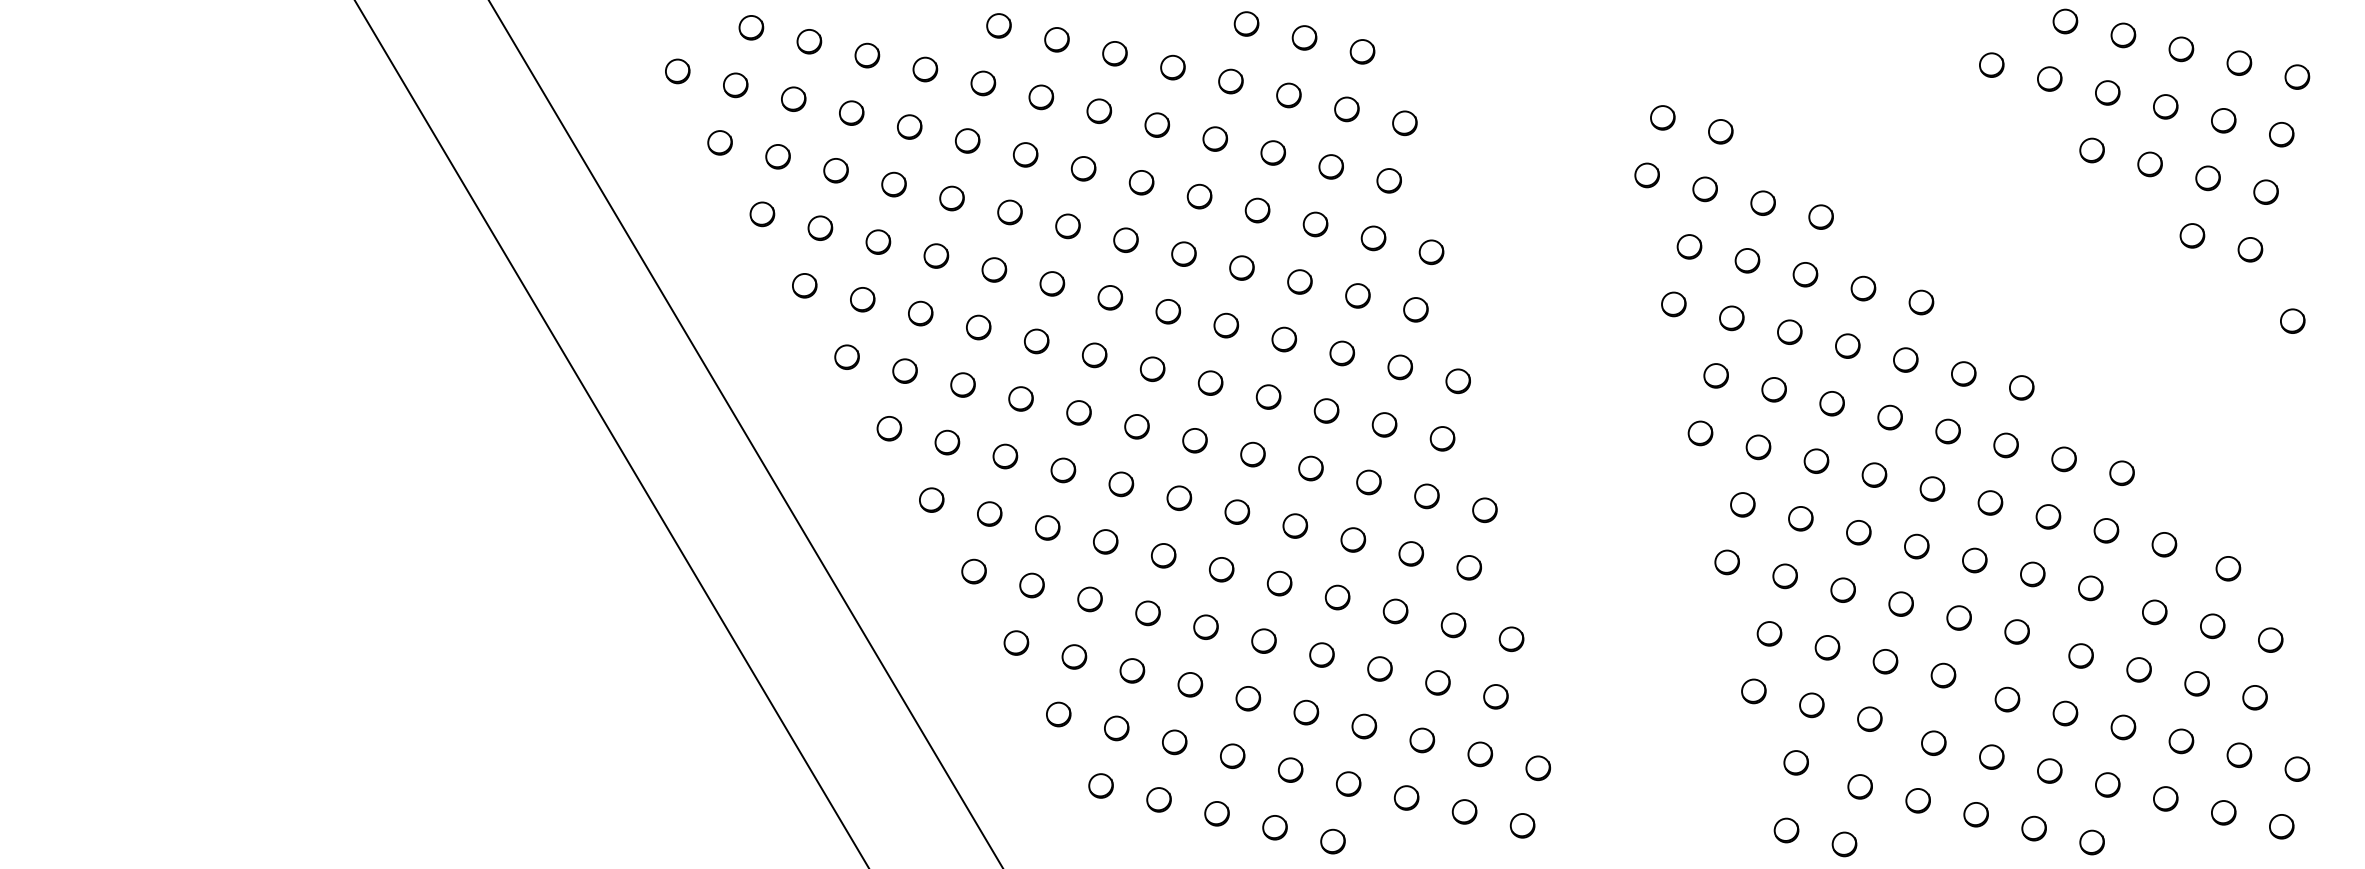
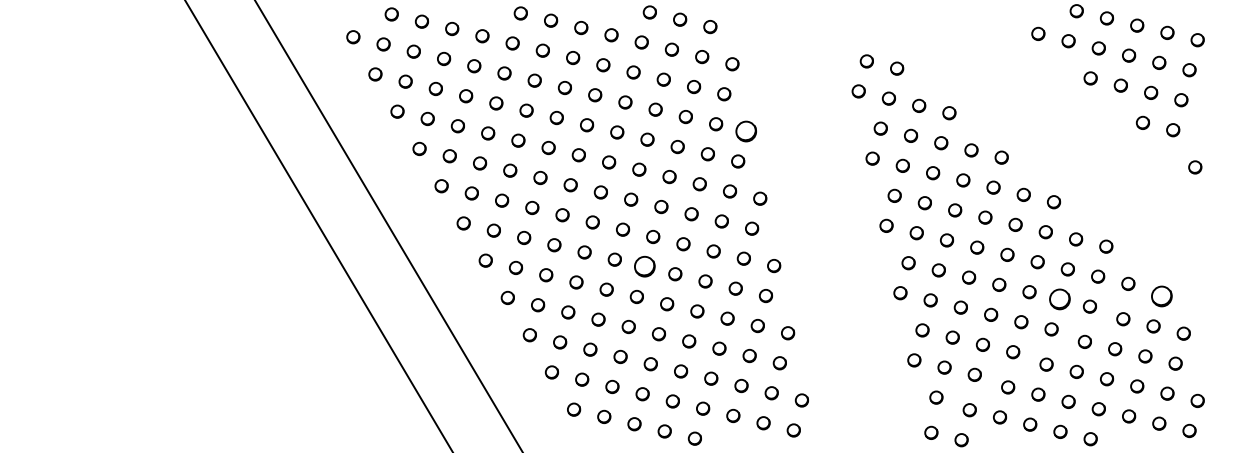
circle: (1431, 252) -> (746, 131), size x1.6
circle: (1238, 513) -> (645, 267), size x1.6
circle: (2227, 568) -> (1161, 296), size x1.6
circle: (2032, 574) -> (1059, 299), size x1.6

